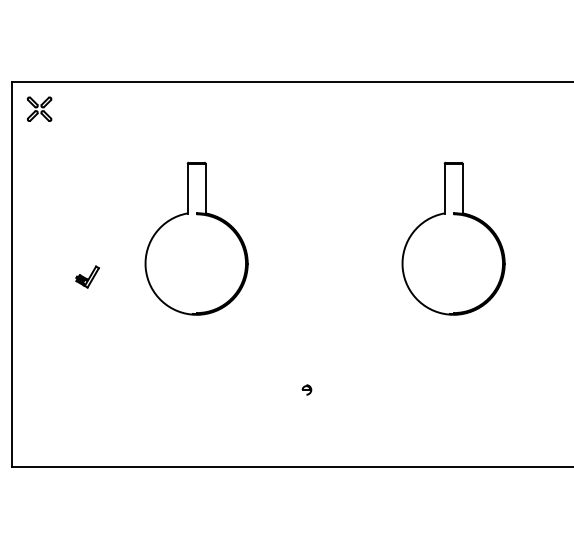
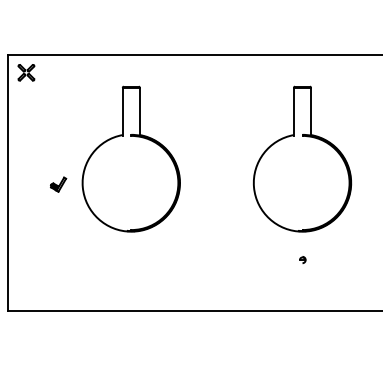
part: (195, 237) -> (130, 158), size x1.43
part: (453, 237) -> (302, 158), size x1.43
part: (306, 389) -> (302, 259), moved

